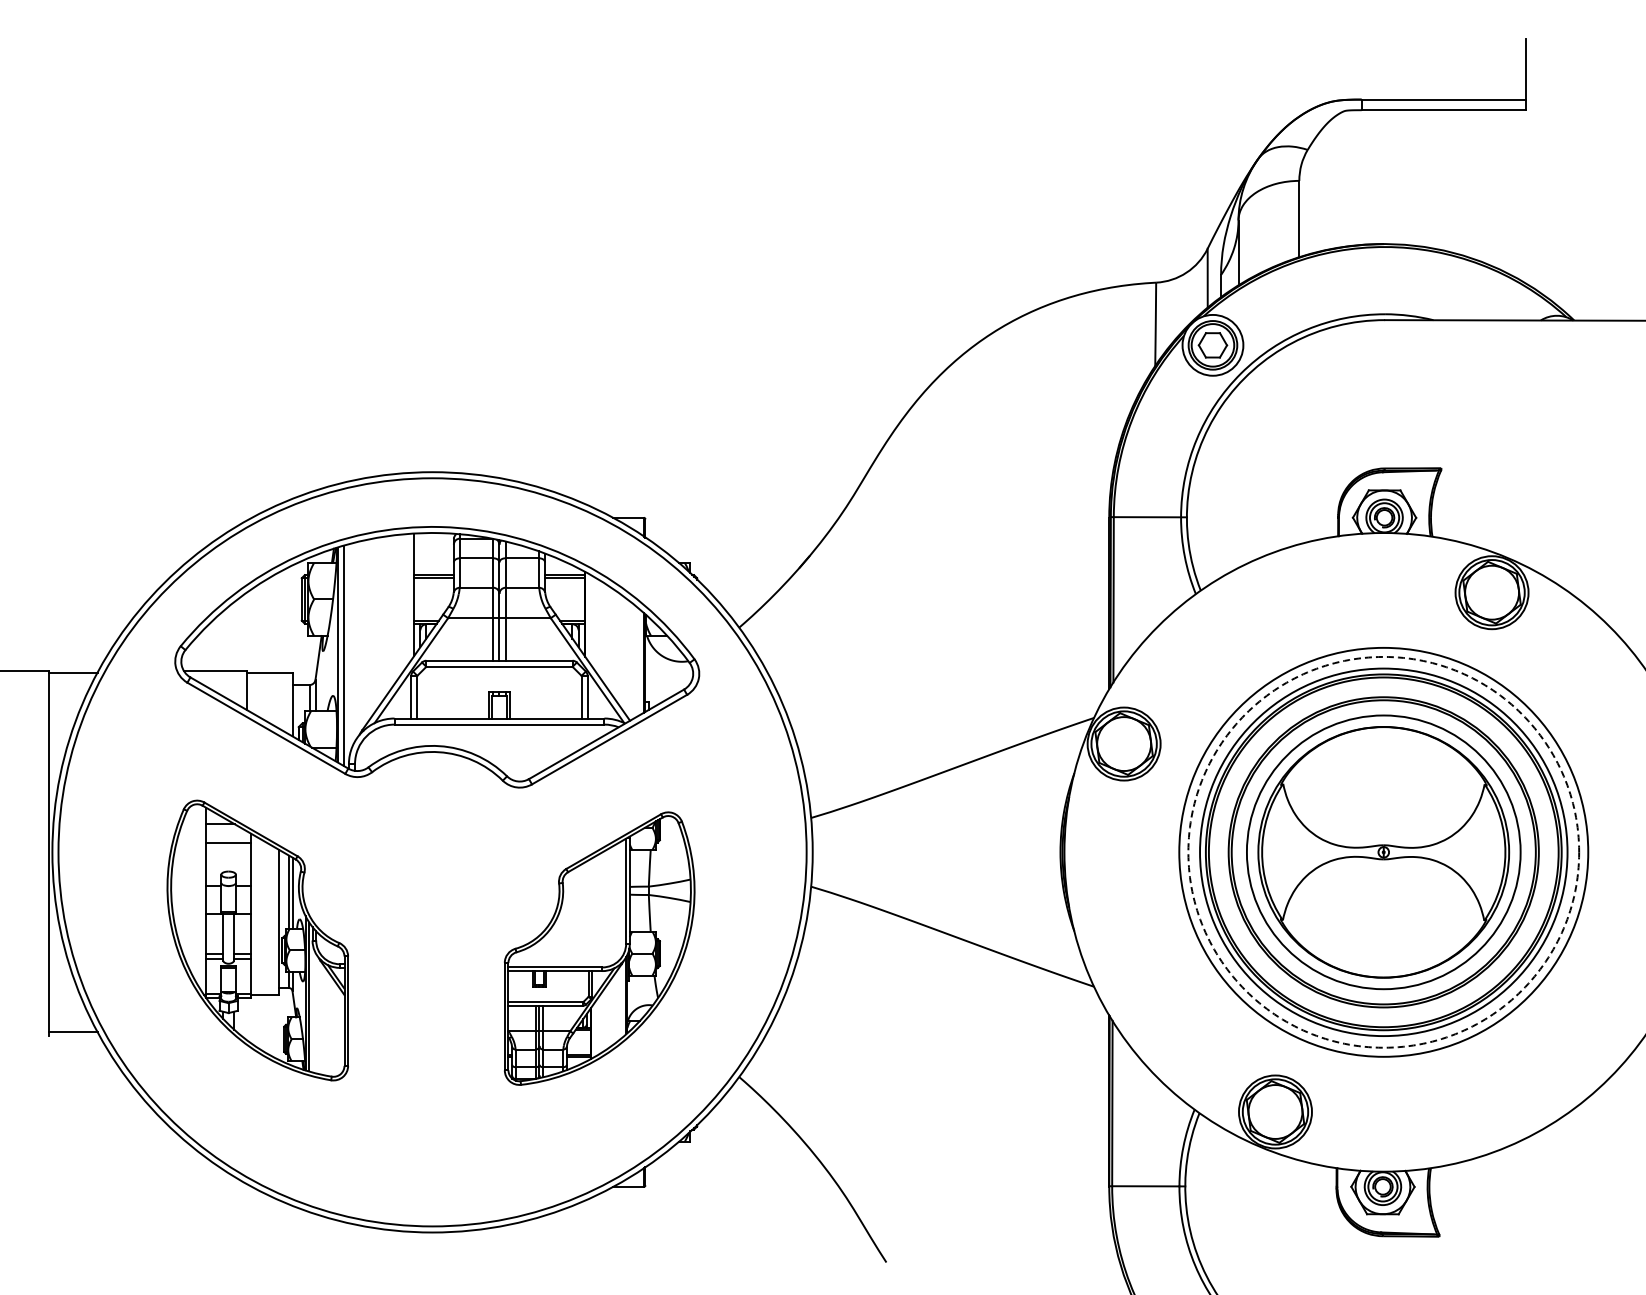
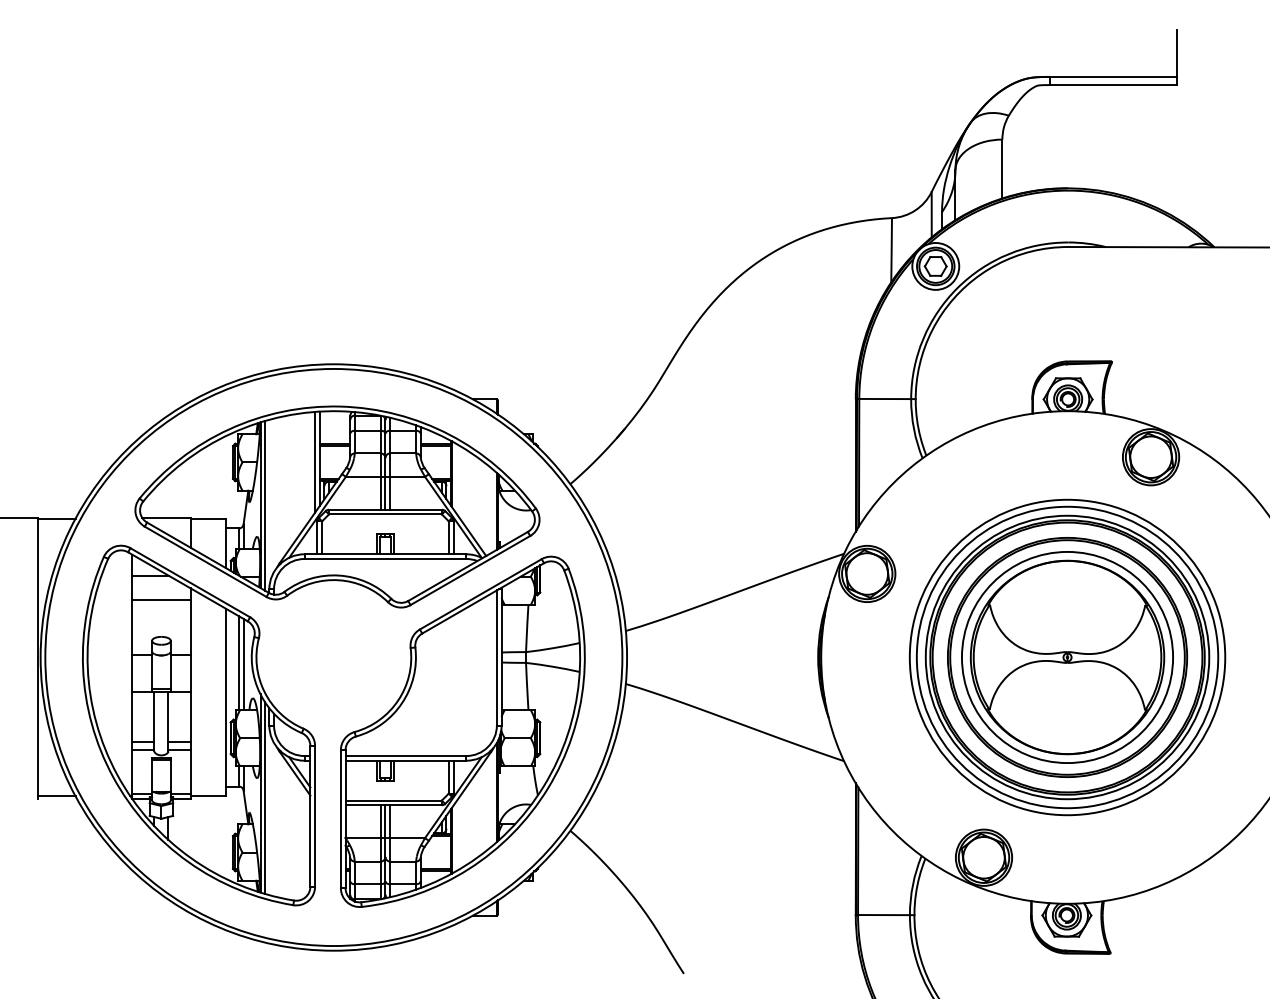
line: (408, 599) -> (315, 462), added
circle: (1383, 851) -> (1067, 656), dashed -> solid
part: (257, 940) -> (198, 725), size x1.67
part: (599, 948) -> (462, 731), size x1.67

